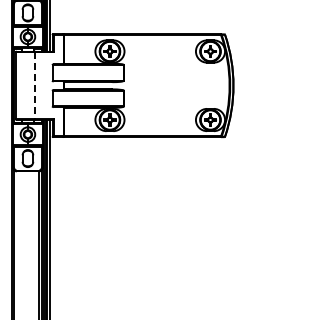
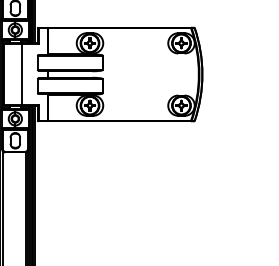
line: (35, 85) -> (22, 74), dashed -> solid

